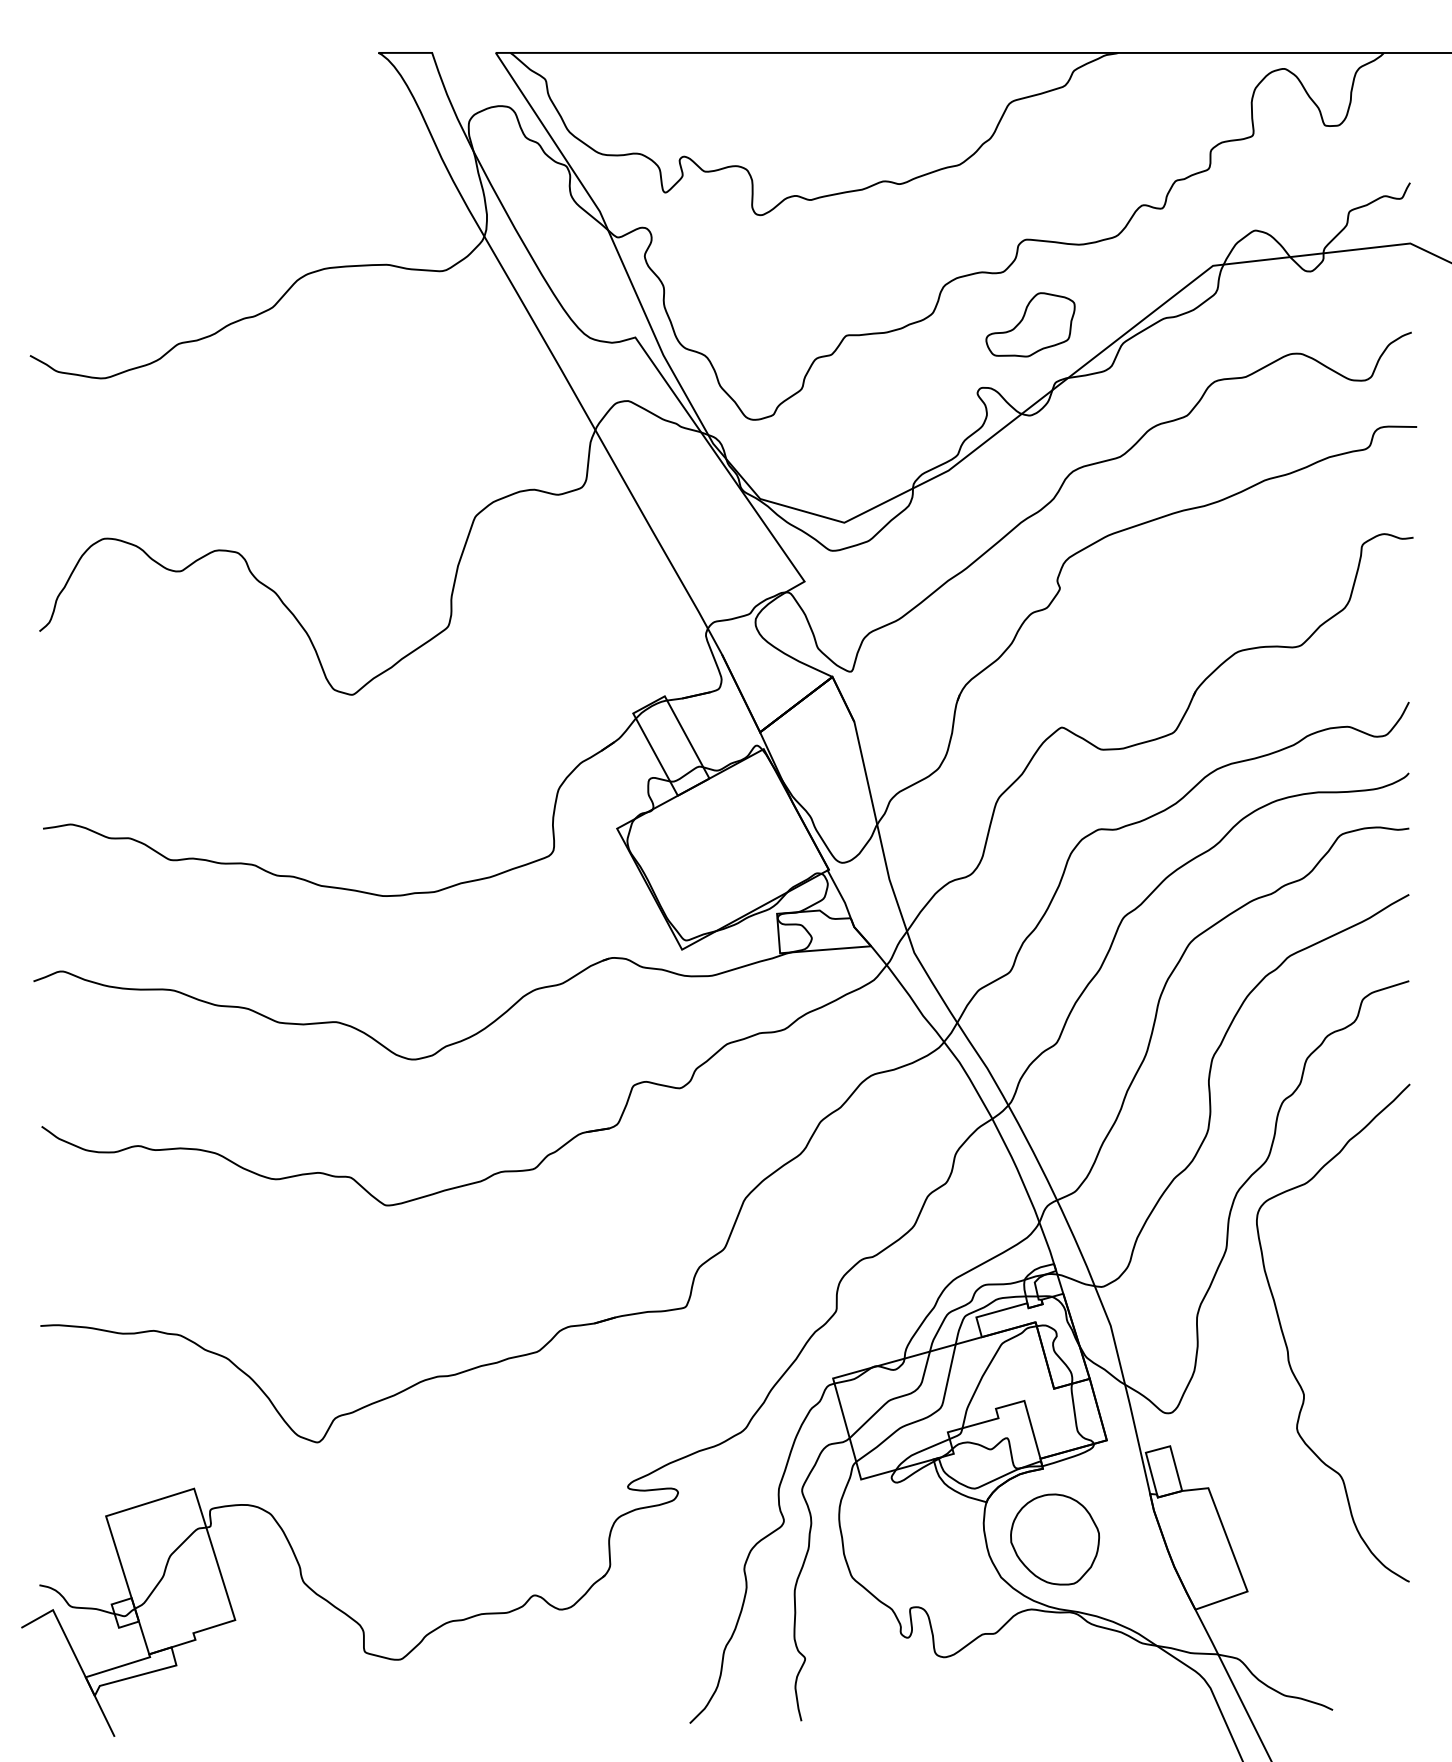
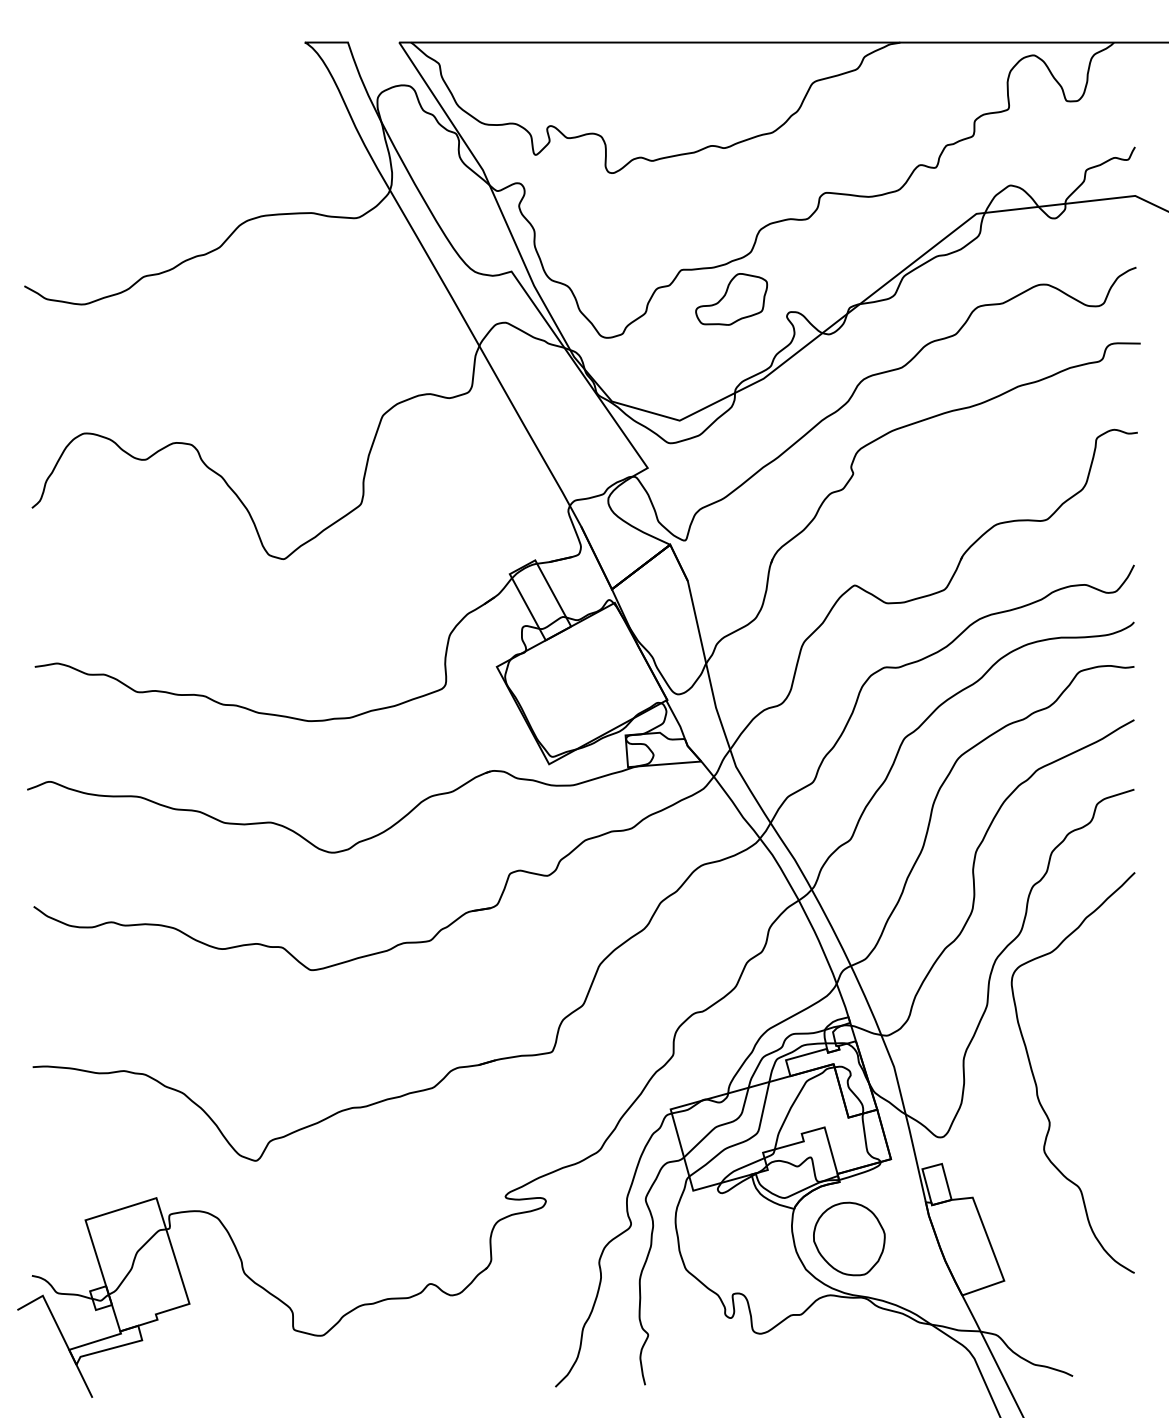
part: (1030, 324) -> (731, 299), moved

